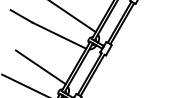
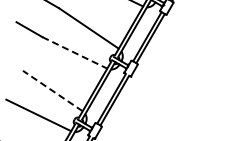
line: (59, 36) -> (75, 53), solid -> dashed
line: (40, 66) -> (52, 90), solid -> dashed

